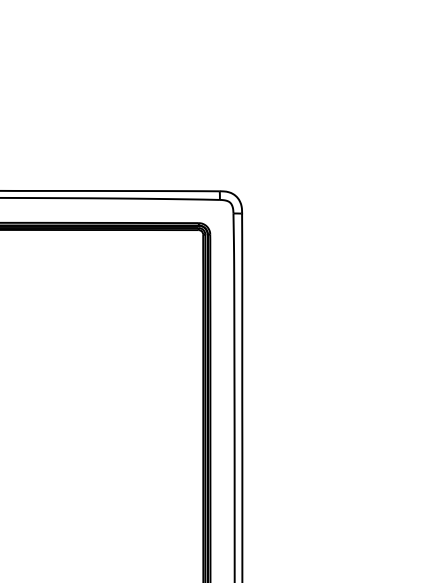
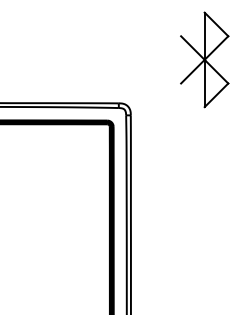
part: (378, 110) -> (204, 59), added

